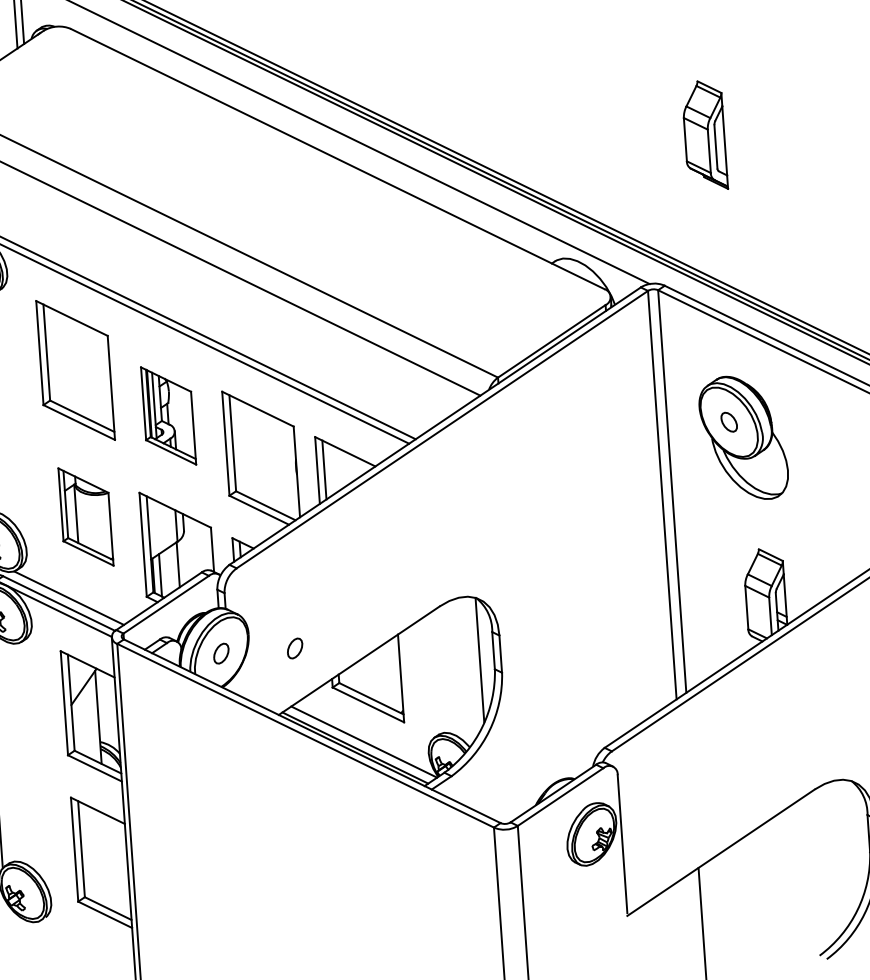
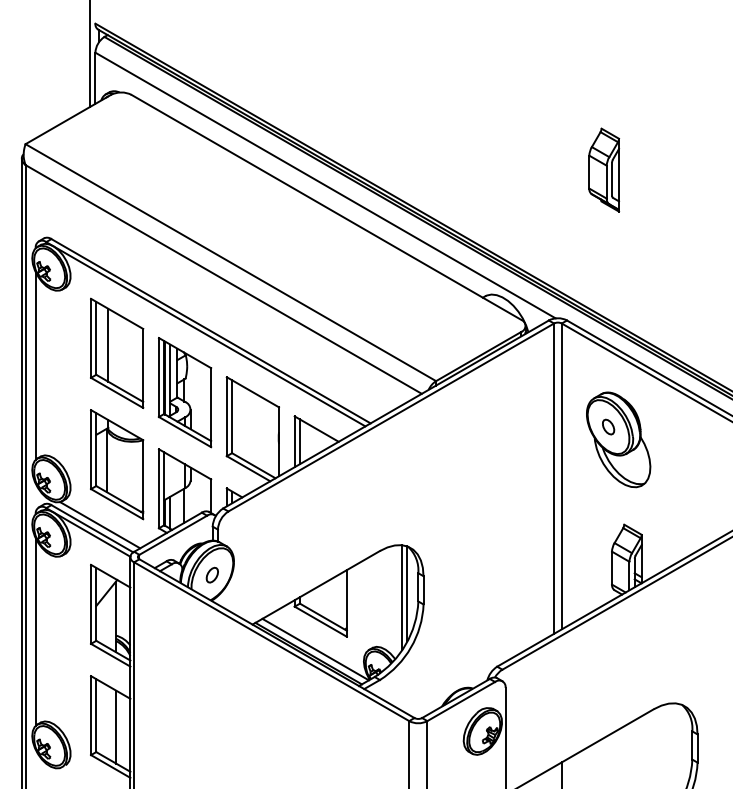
part: (705, 134) -> (604, 169), moved
line: (63, 359) -> (108, 344), added
part: (167, 415) -> (184, 392), size x1.43
part: (86, 516) -> (117, 464), size x1.43
part: (293, 647) -> (267, 574), removed
line: (473, 665) -> (402, 597), added
line: (109, 861) -> (116, 726), added

